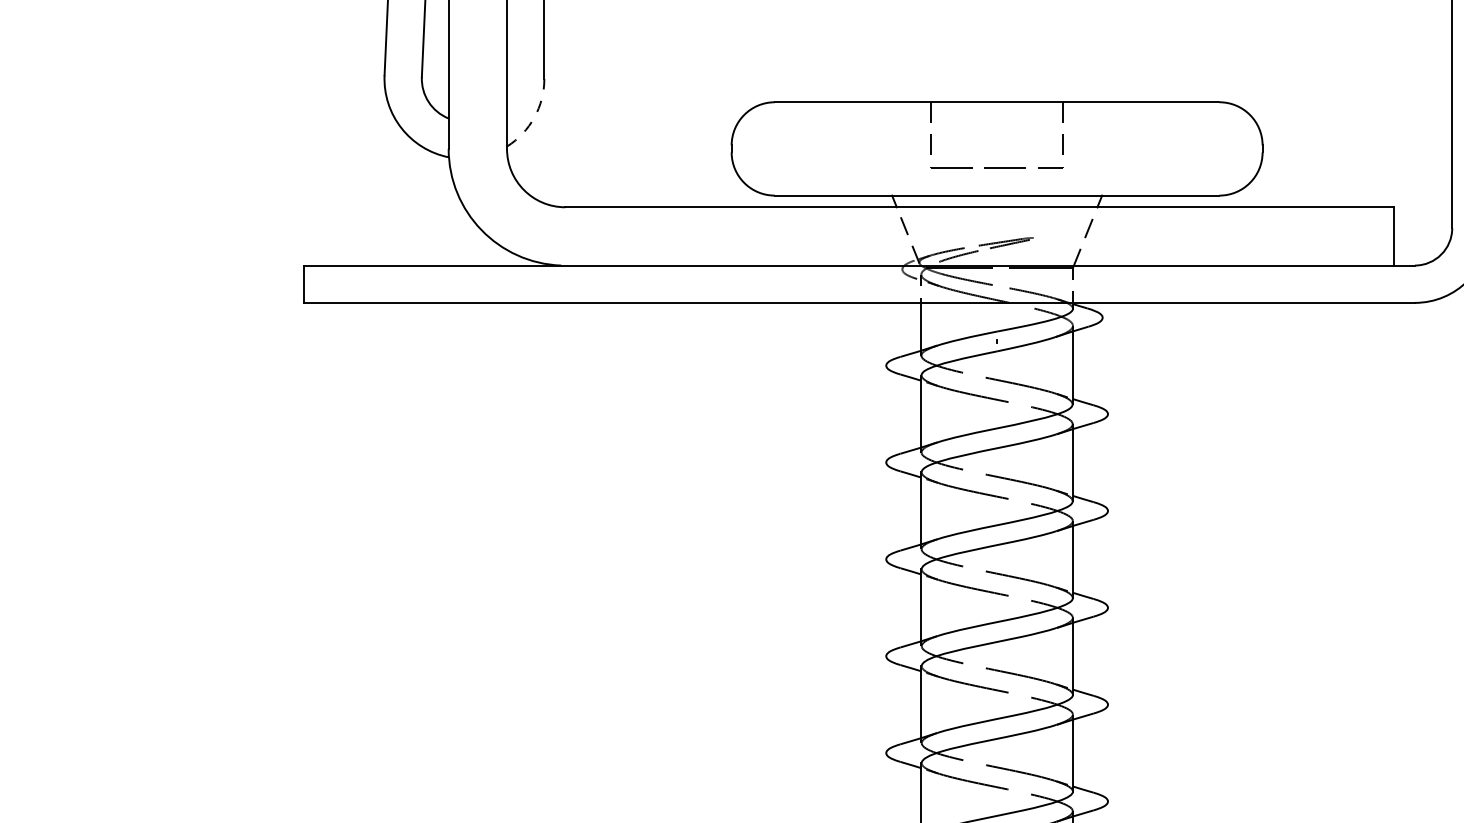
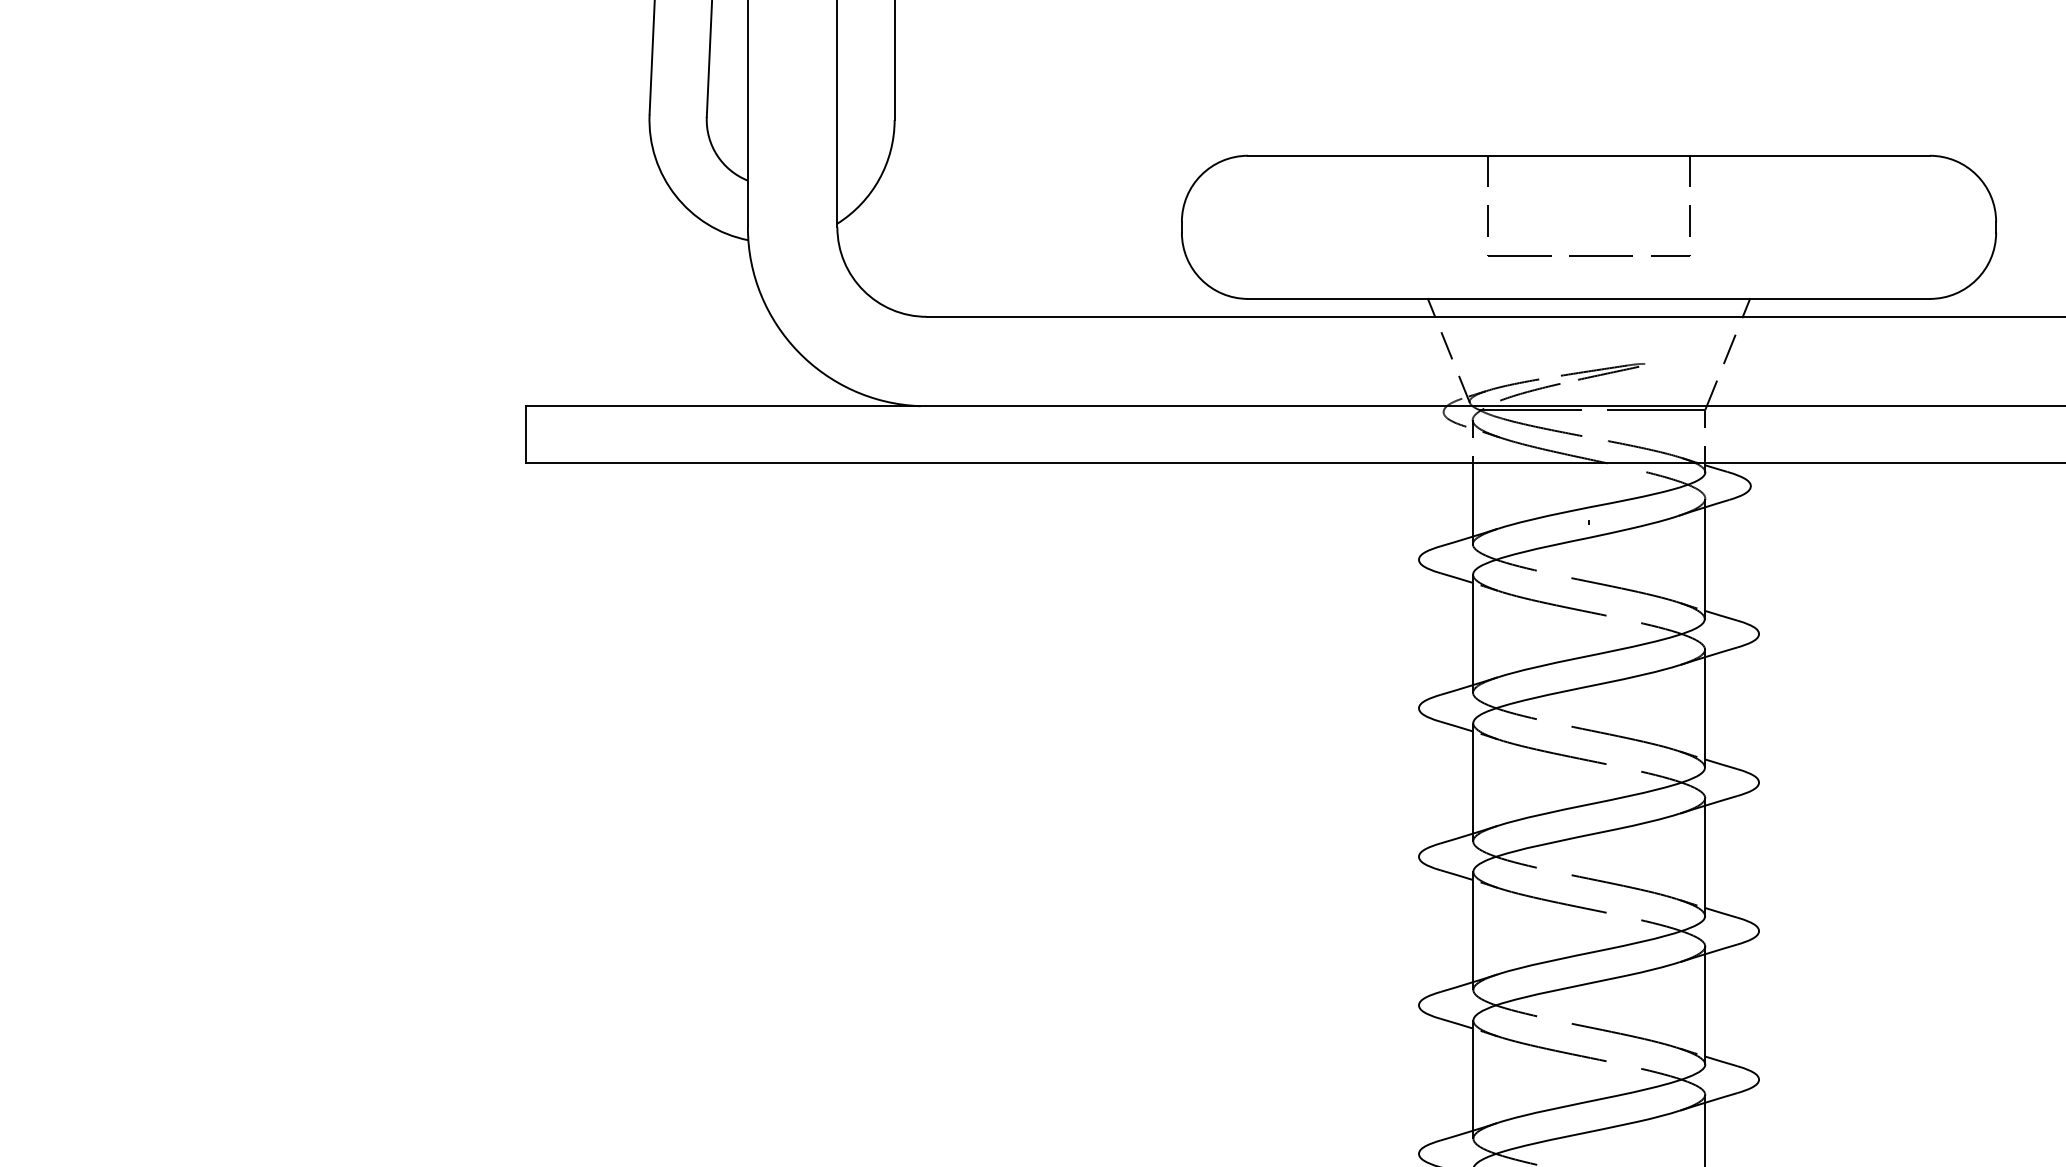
arc: (534, 117) -> (879, 179), dashed -> solid

